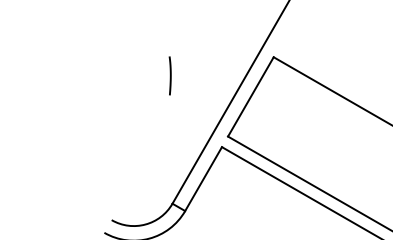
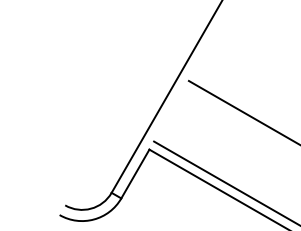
line: (169, 76) -> (109, 95), removed
line: (250, 95) -> (171, 110), removed

